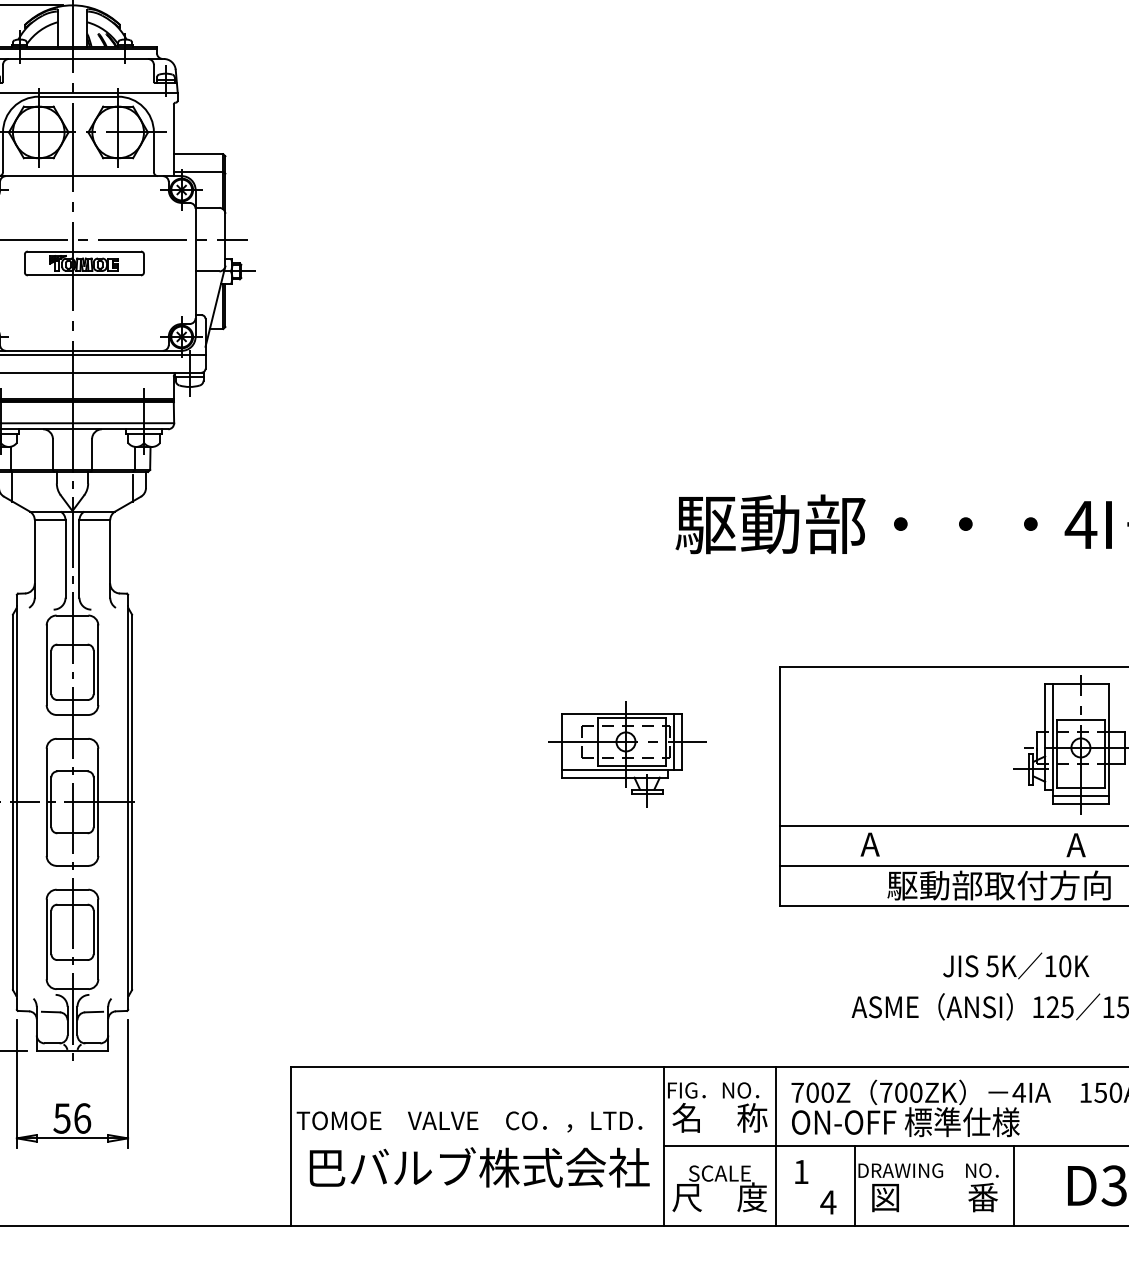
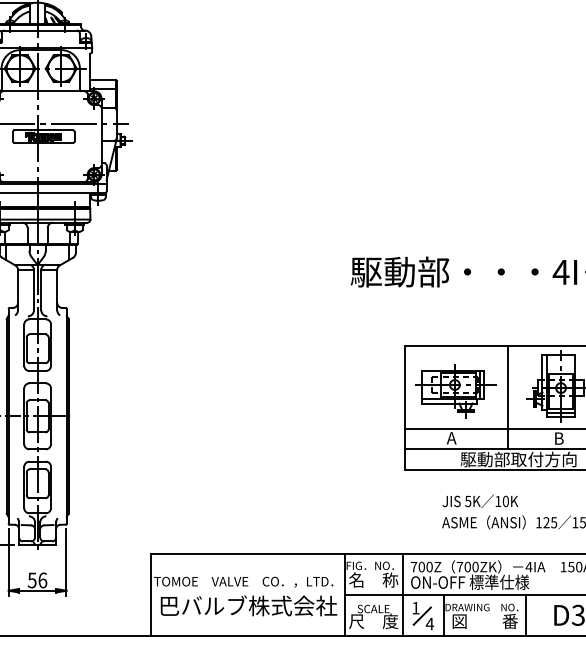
part: (627, 754) -> (455, 391), moved
line: (977, 766) -> (507, 397), added
text: (1076, 845) -> (558, 438), A -> B
text: (1016, 964) -> (480, 500), moved
line: (812, 1186) -> (421, 615), added

